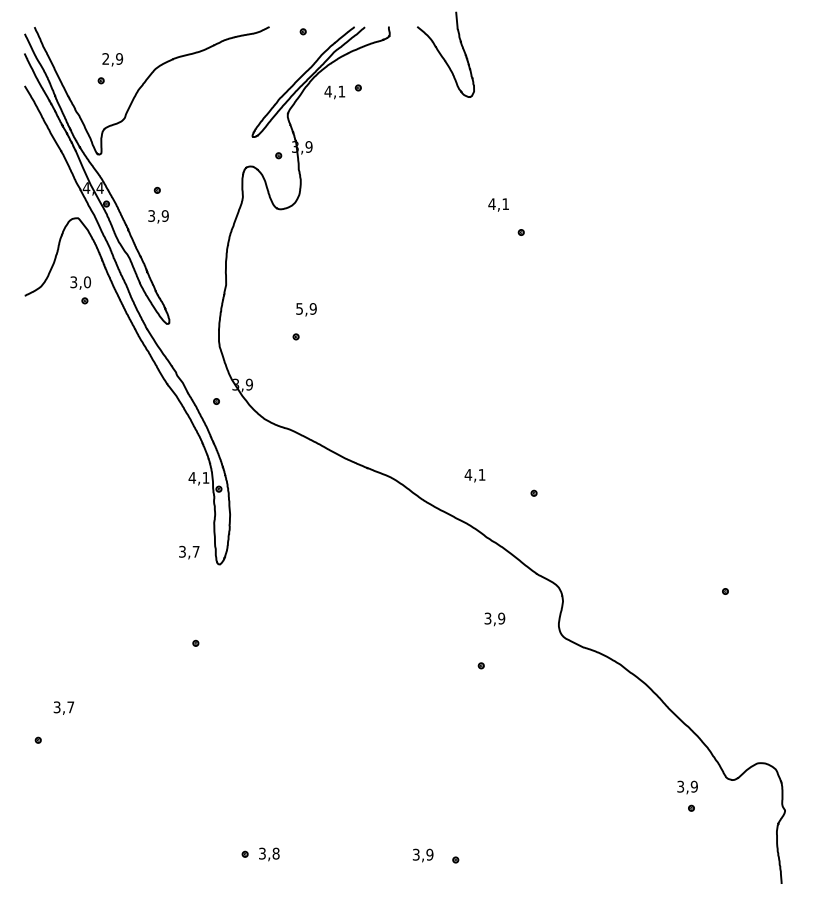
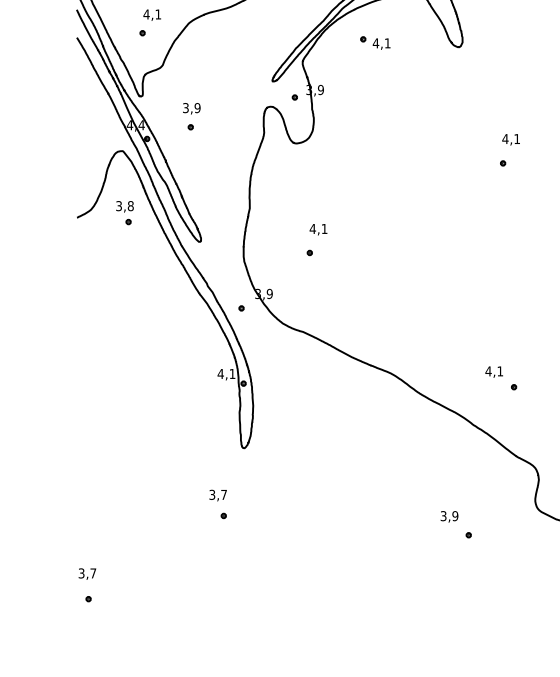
text: (112, 58) -> (152, 14), 2,9 -> 4,1
text: (334, 92) -> (381, 44), moved
text: (498, 204) -> (510, 139), moved
text: (158, 216) -> (191, 108), moved
text: (87, 281) -> (130, 205), 3,0 -> 3,8
text: (305, 308) -> (317, 228), 5,9 -> 4,1
text: (474, 475) -> (493, 371), moved
text: (189, 552) -> (218, 495), moved
text: (494, 619) -> (449, 516), moved
text: (63, 707) -> (87, 573), moved

